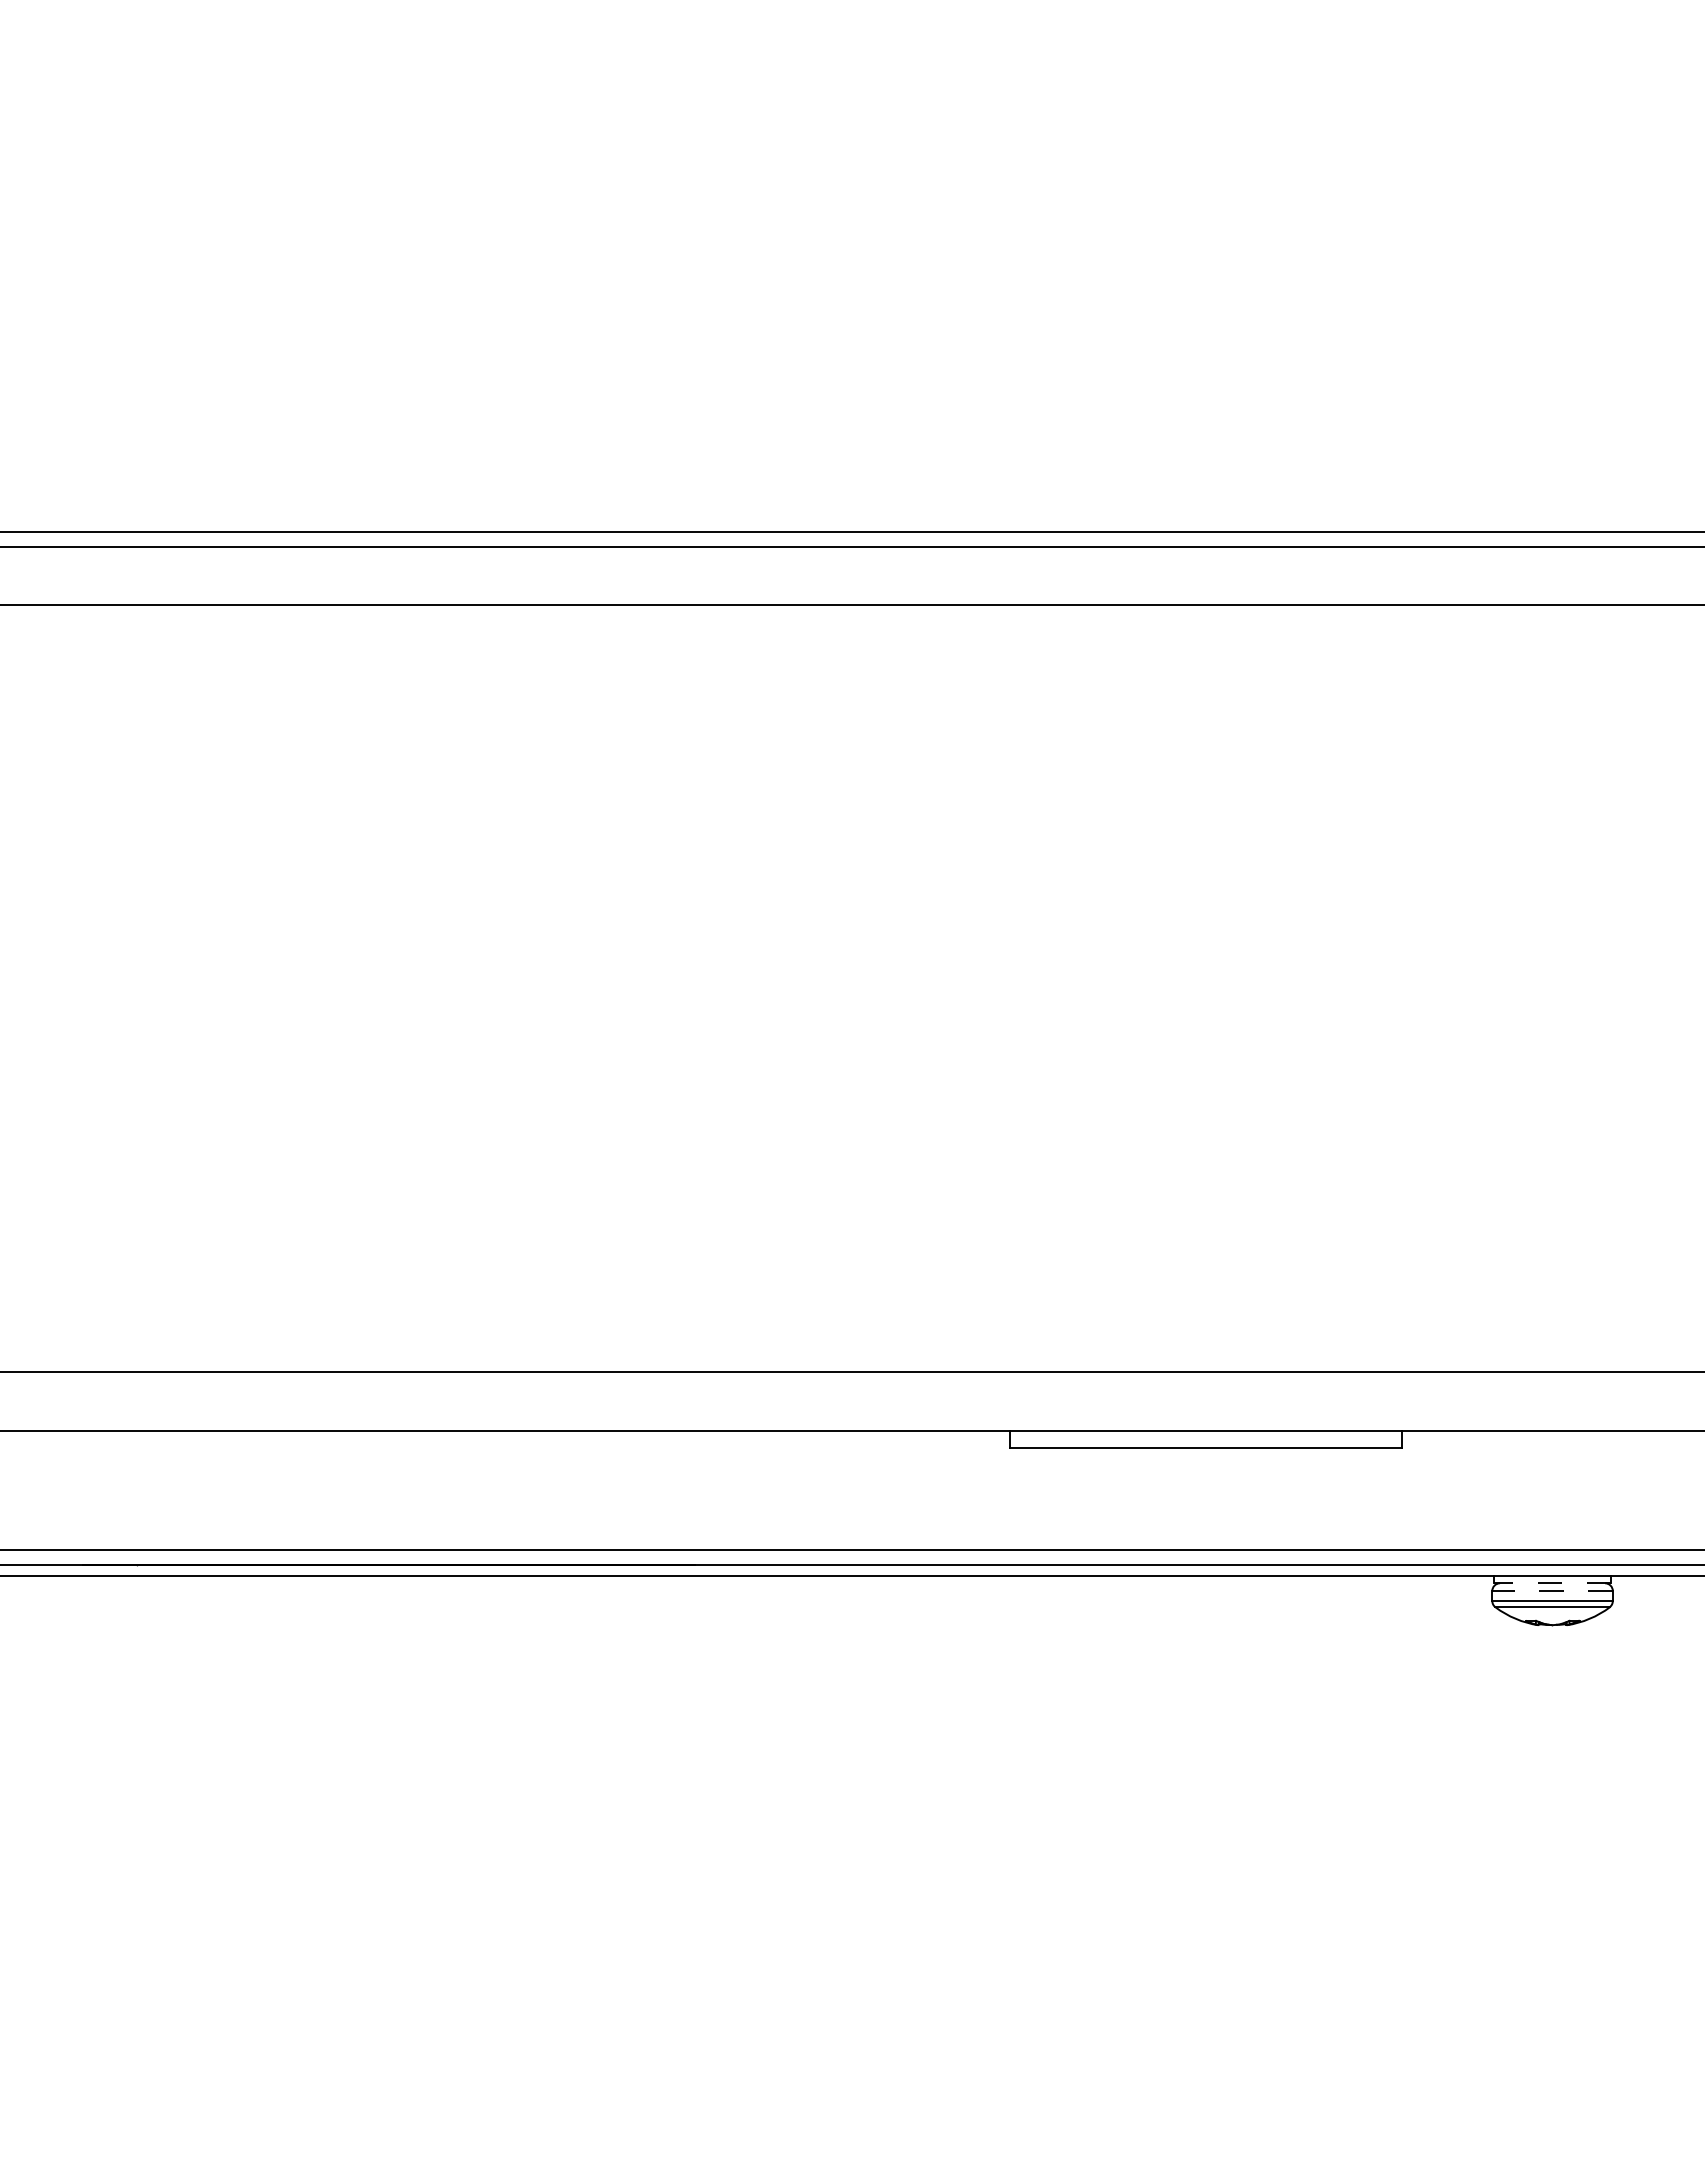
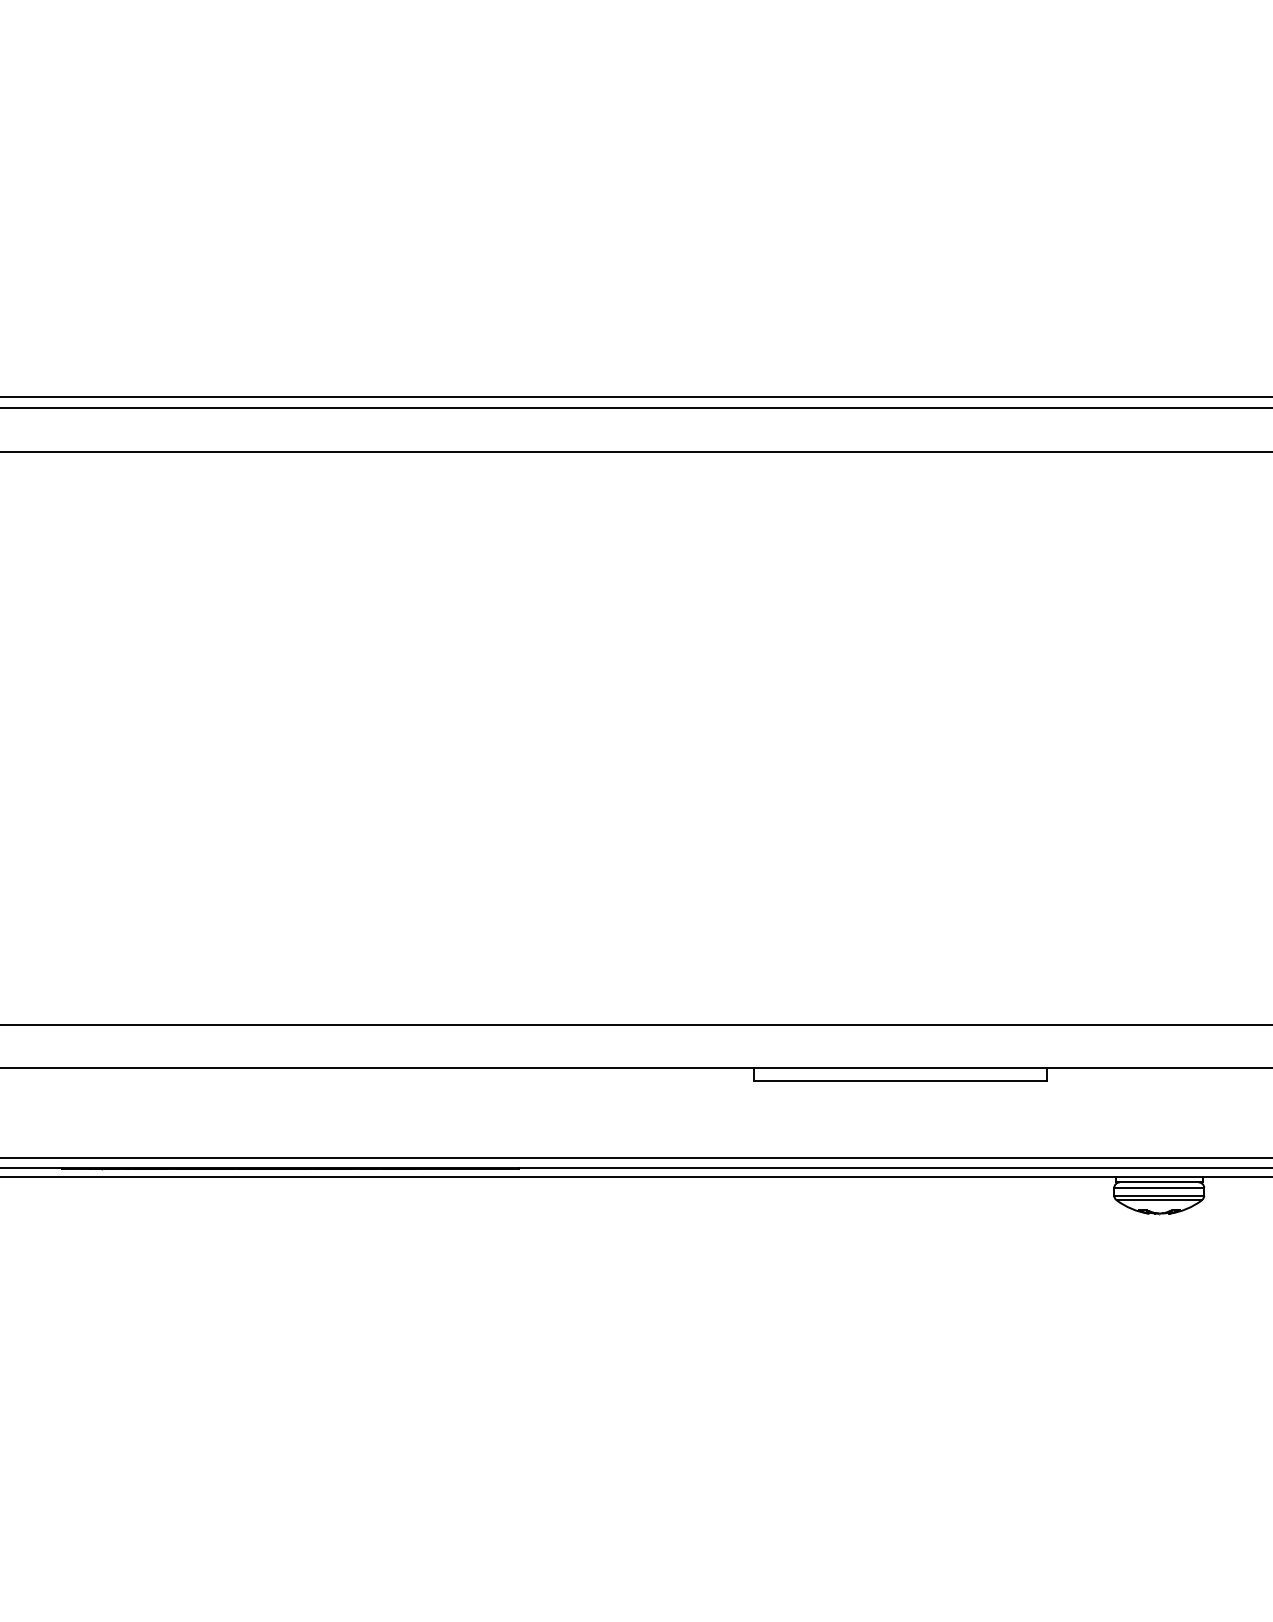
line: (1552, 1583) -> (1159, 1182), dashed -> solid
line: (1552, 1591) -> (1159, 1188), dashed -> solid

